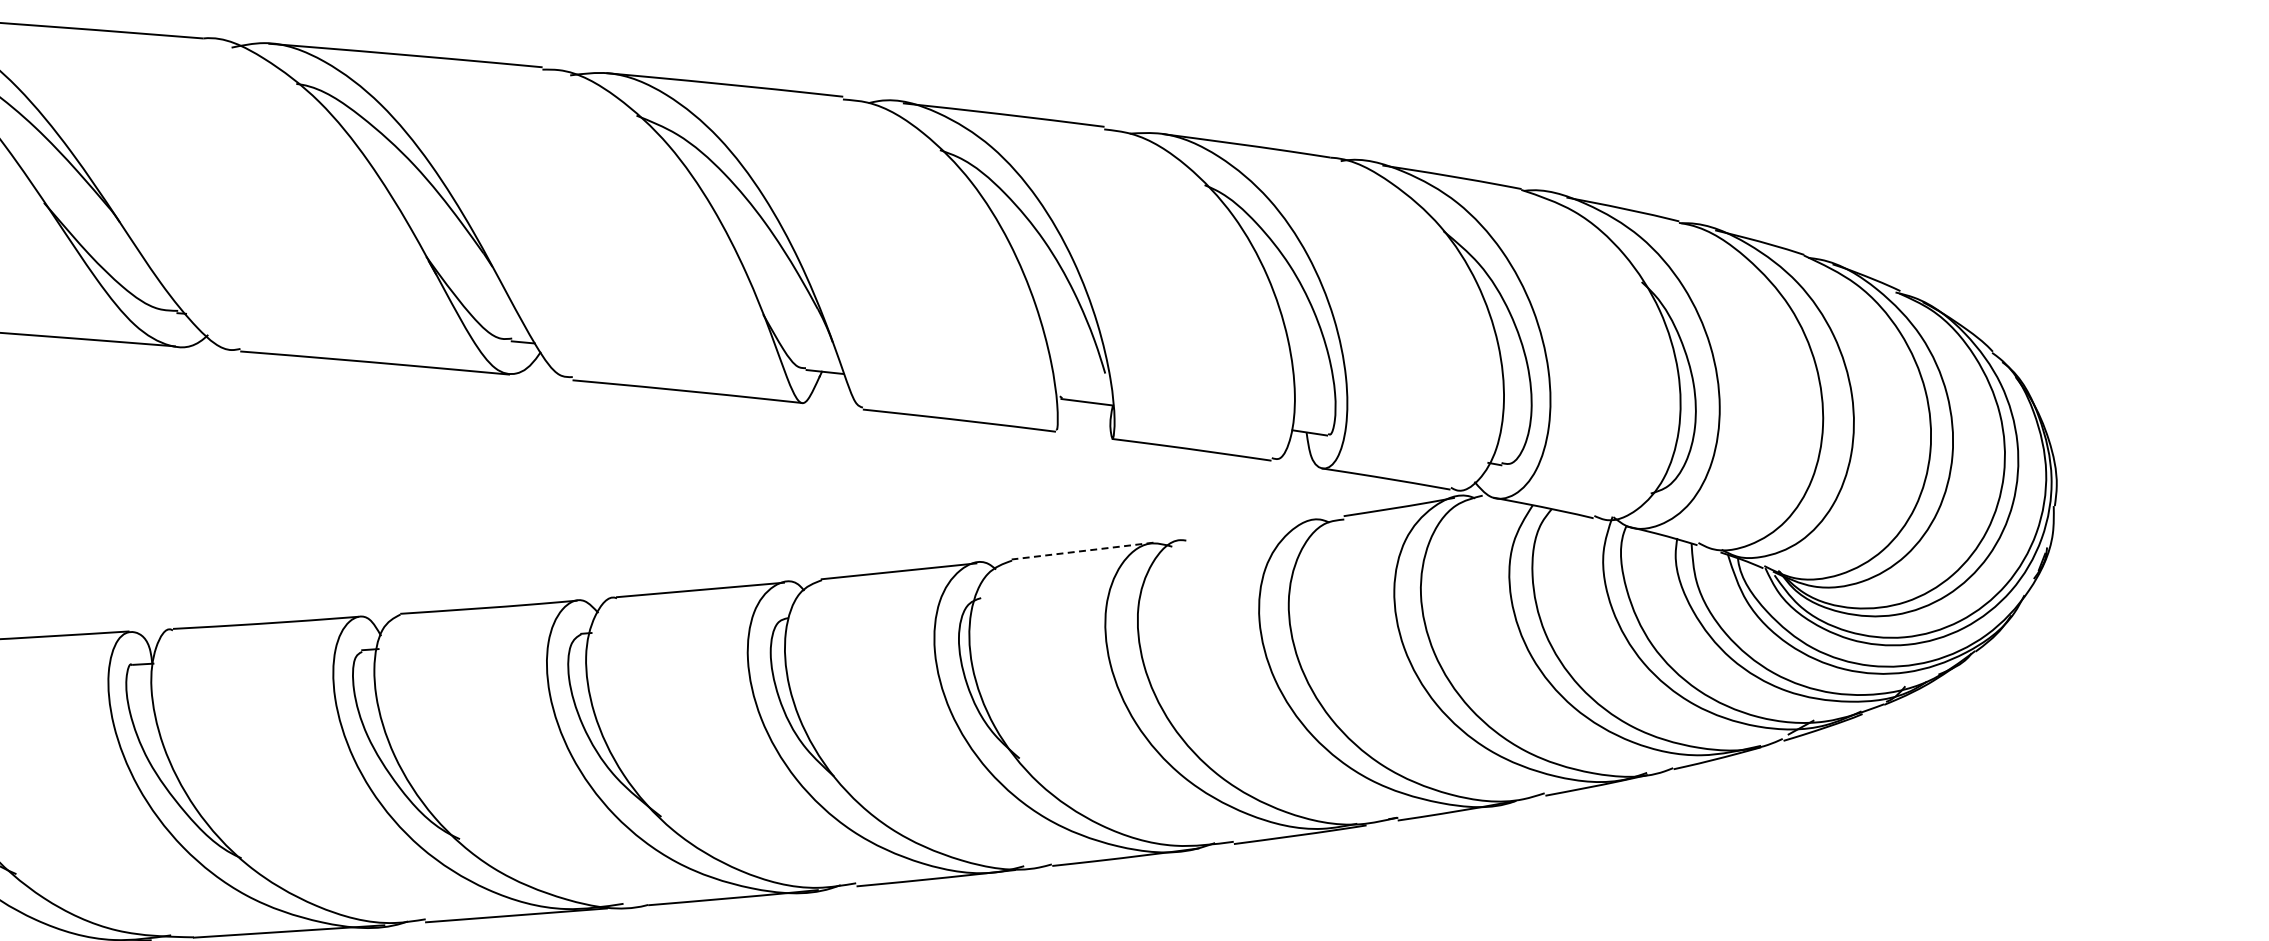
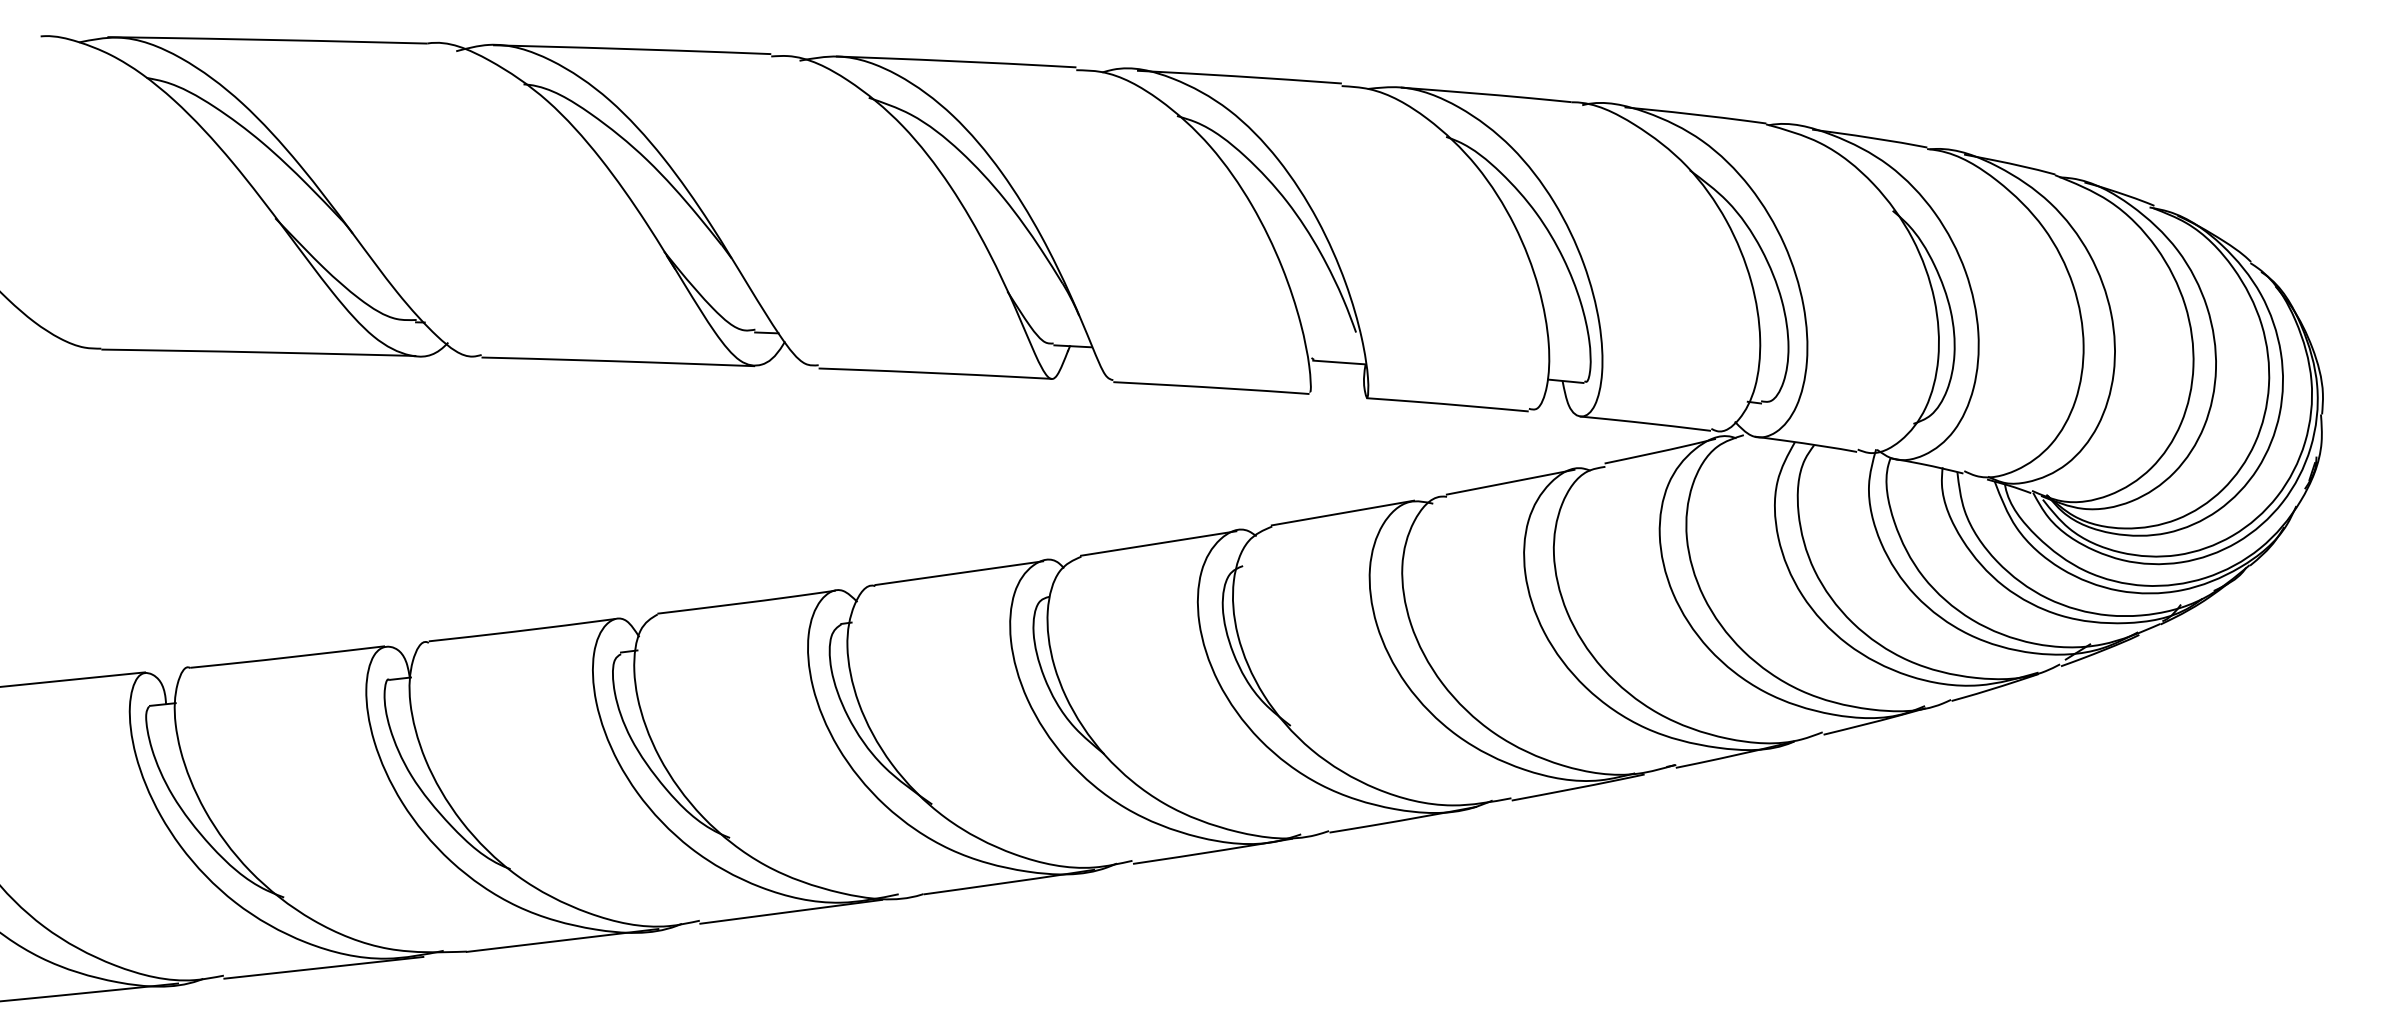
line: (1249, 528) -> (1510, 481), added
line: (1082, 551) -> (1342, 513), dashed -> solid

